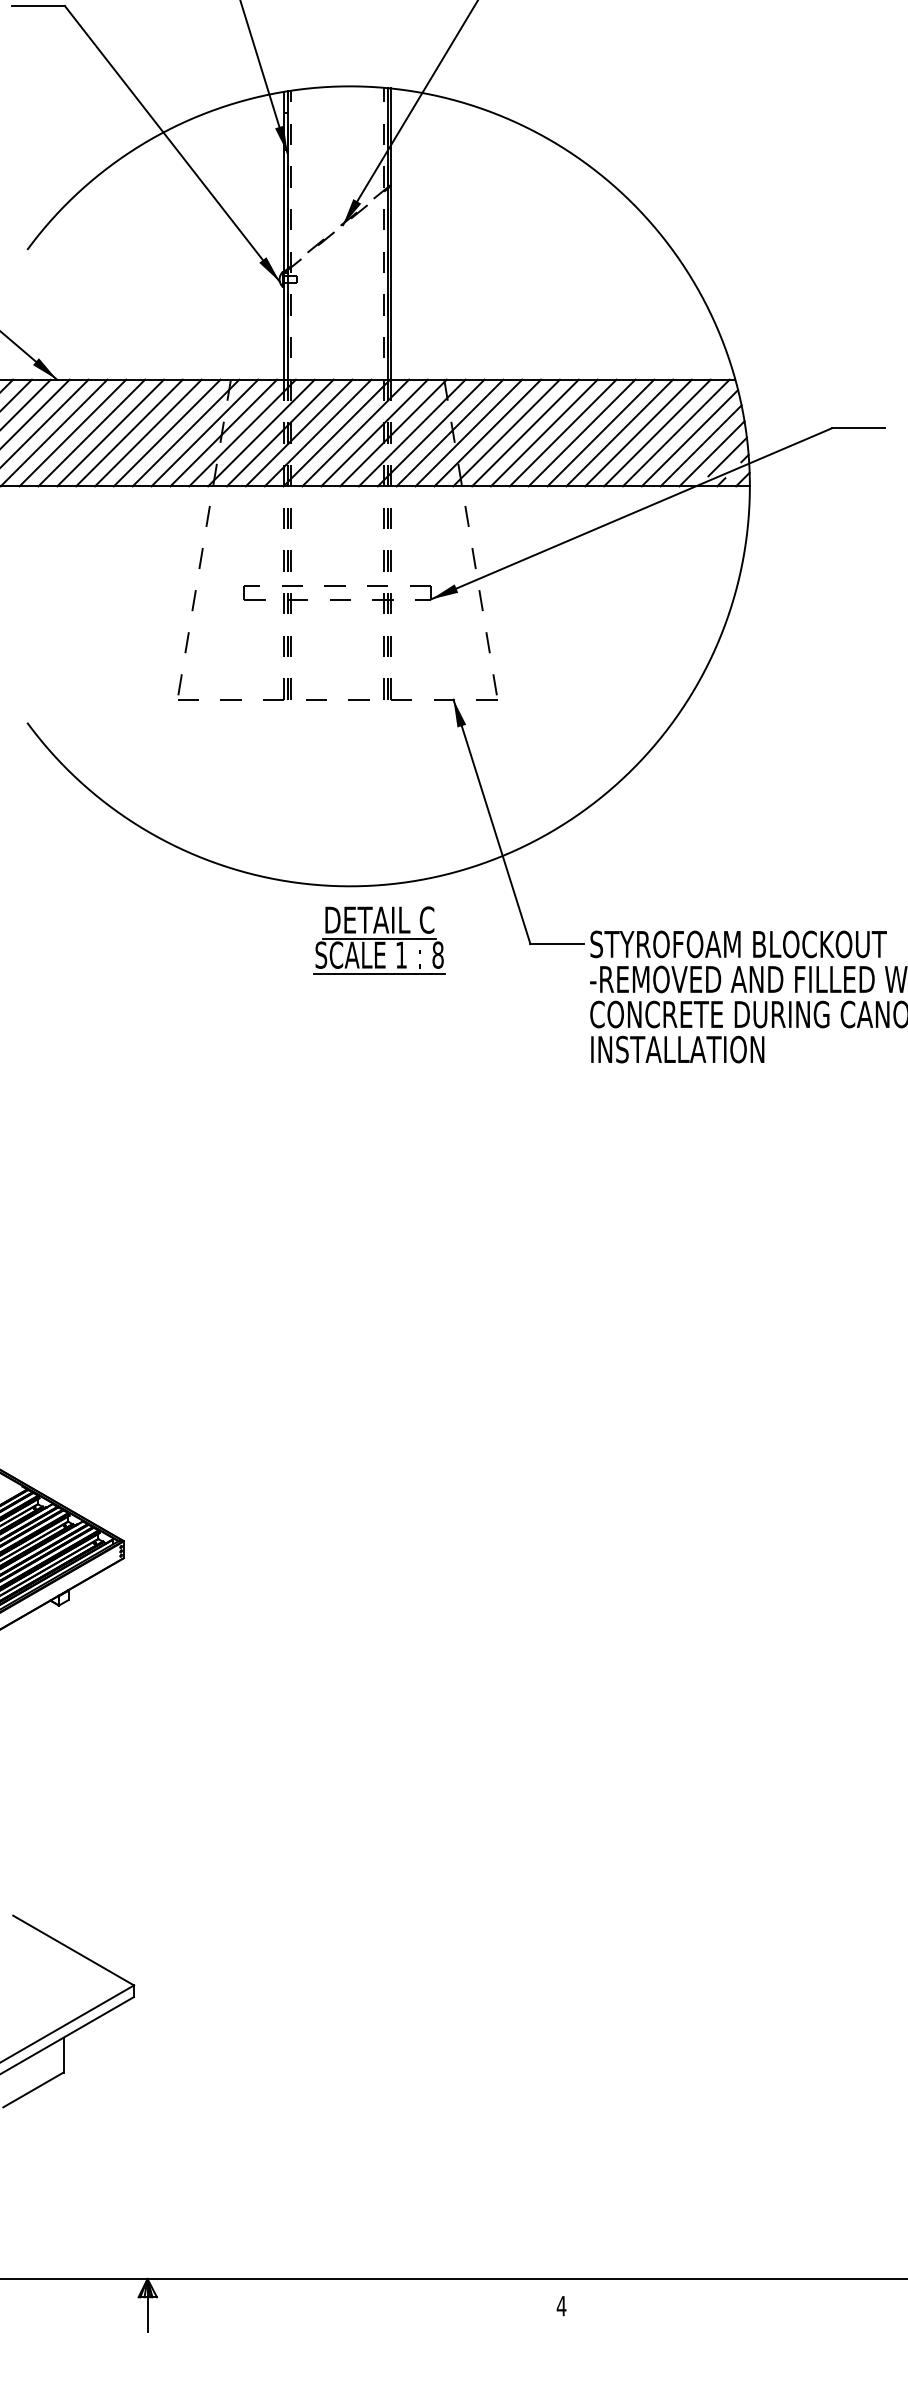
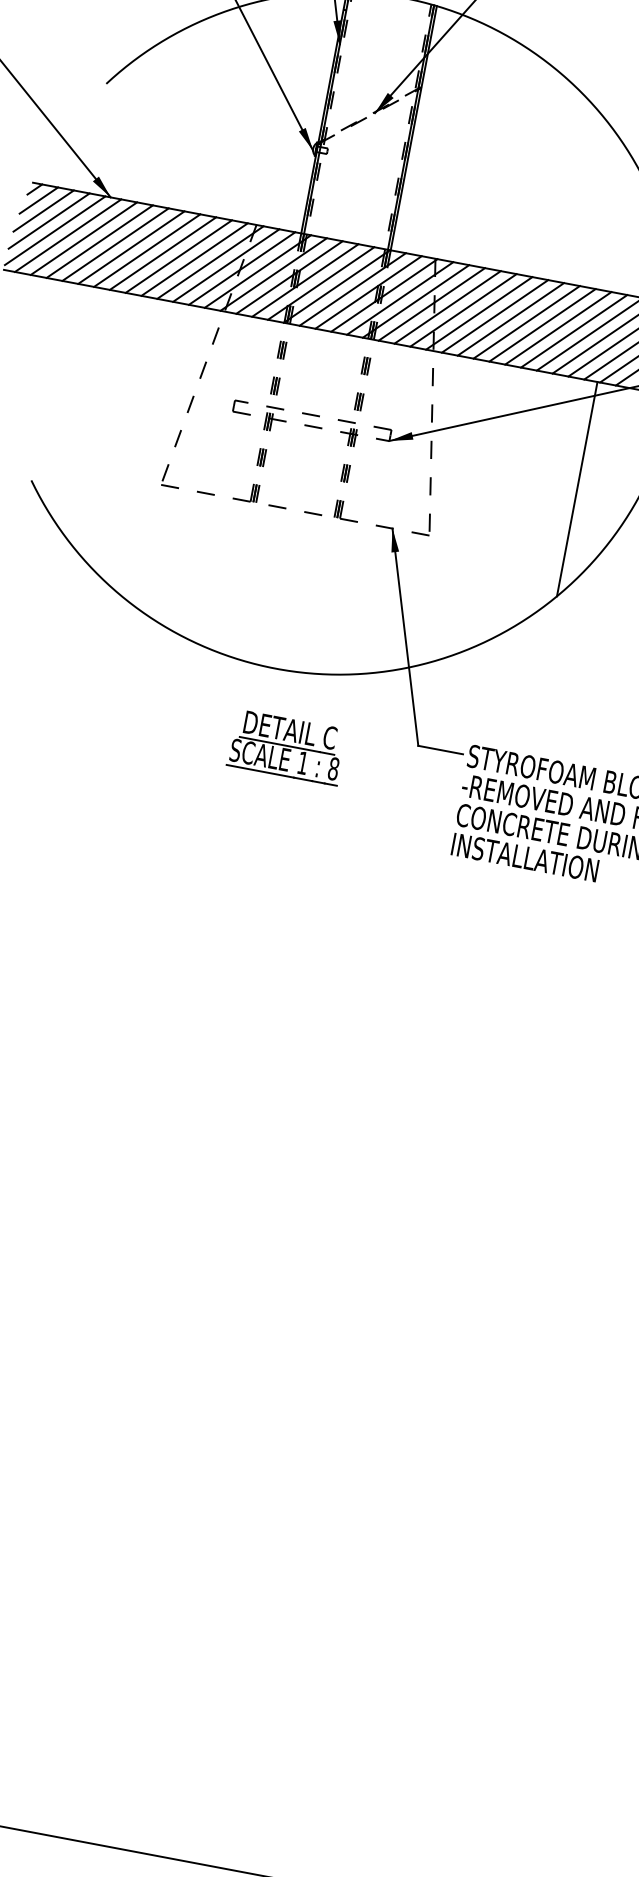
line: (657, 613) -> (577, 488), added
part: (379, 940) -> (286, 747), moved

